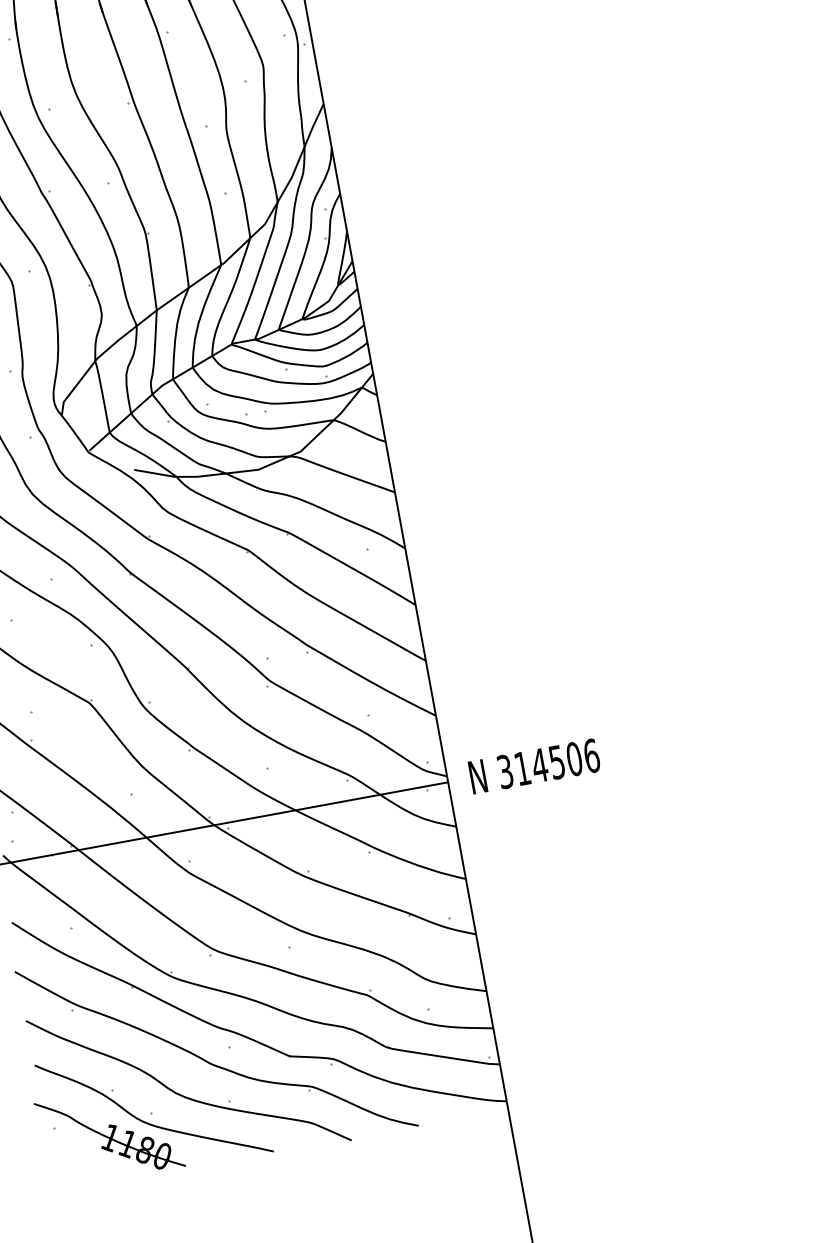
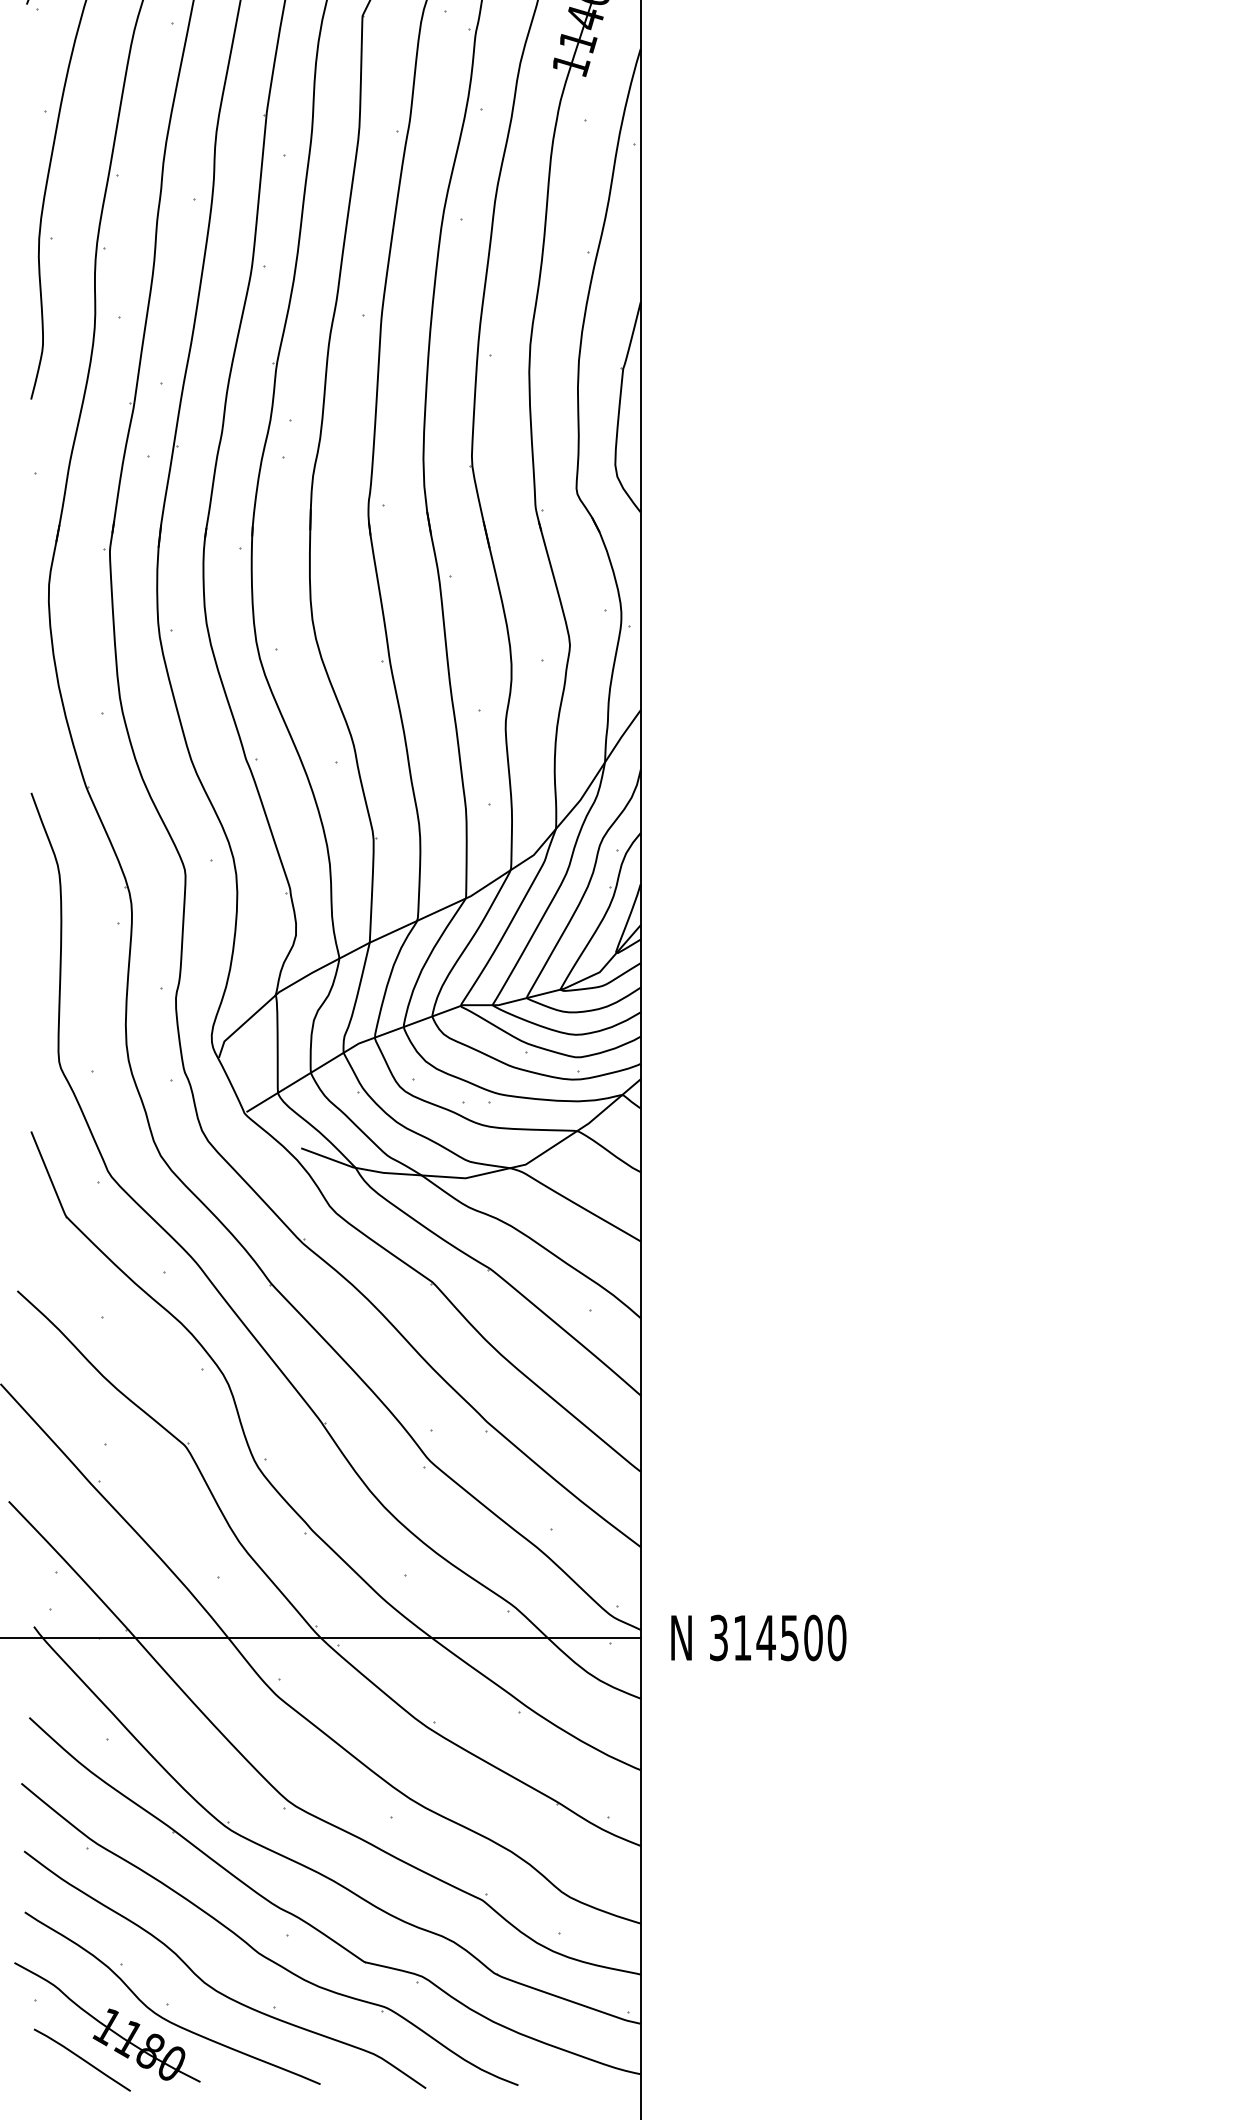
text: (591, 755) -> (836, 1637), 314506 -> 314500
curve: (96, 1165) -> (82, 2059), added

